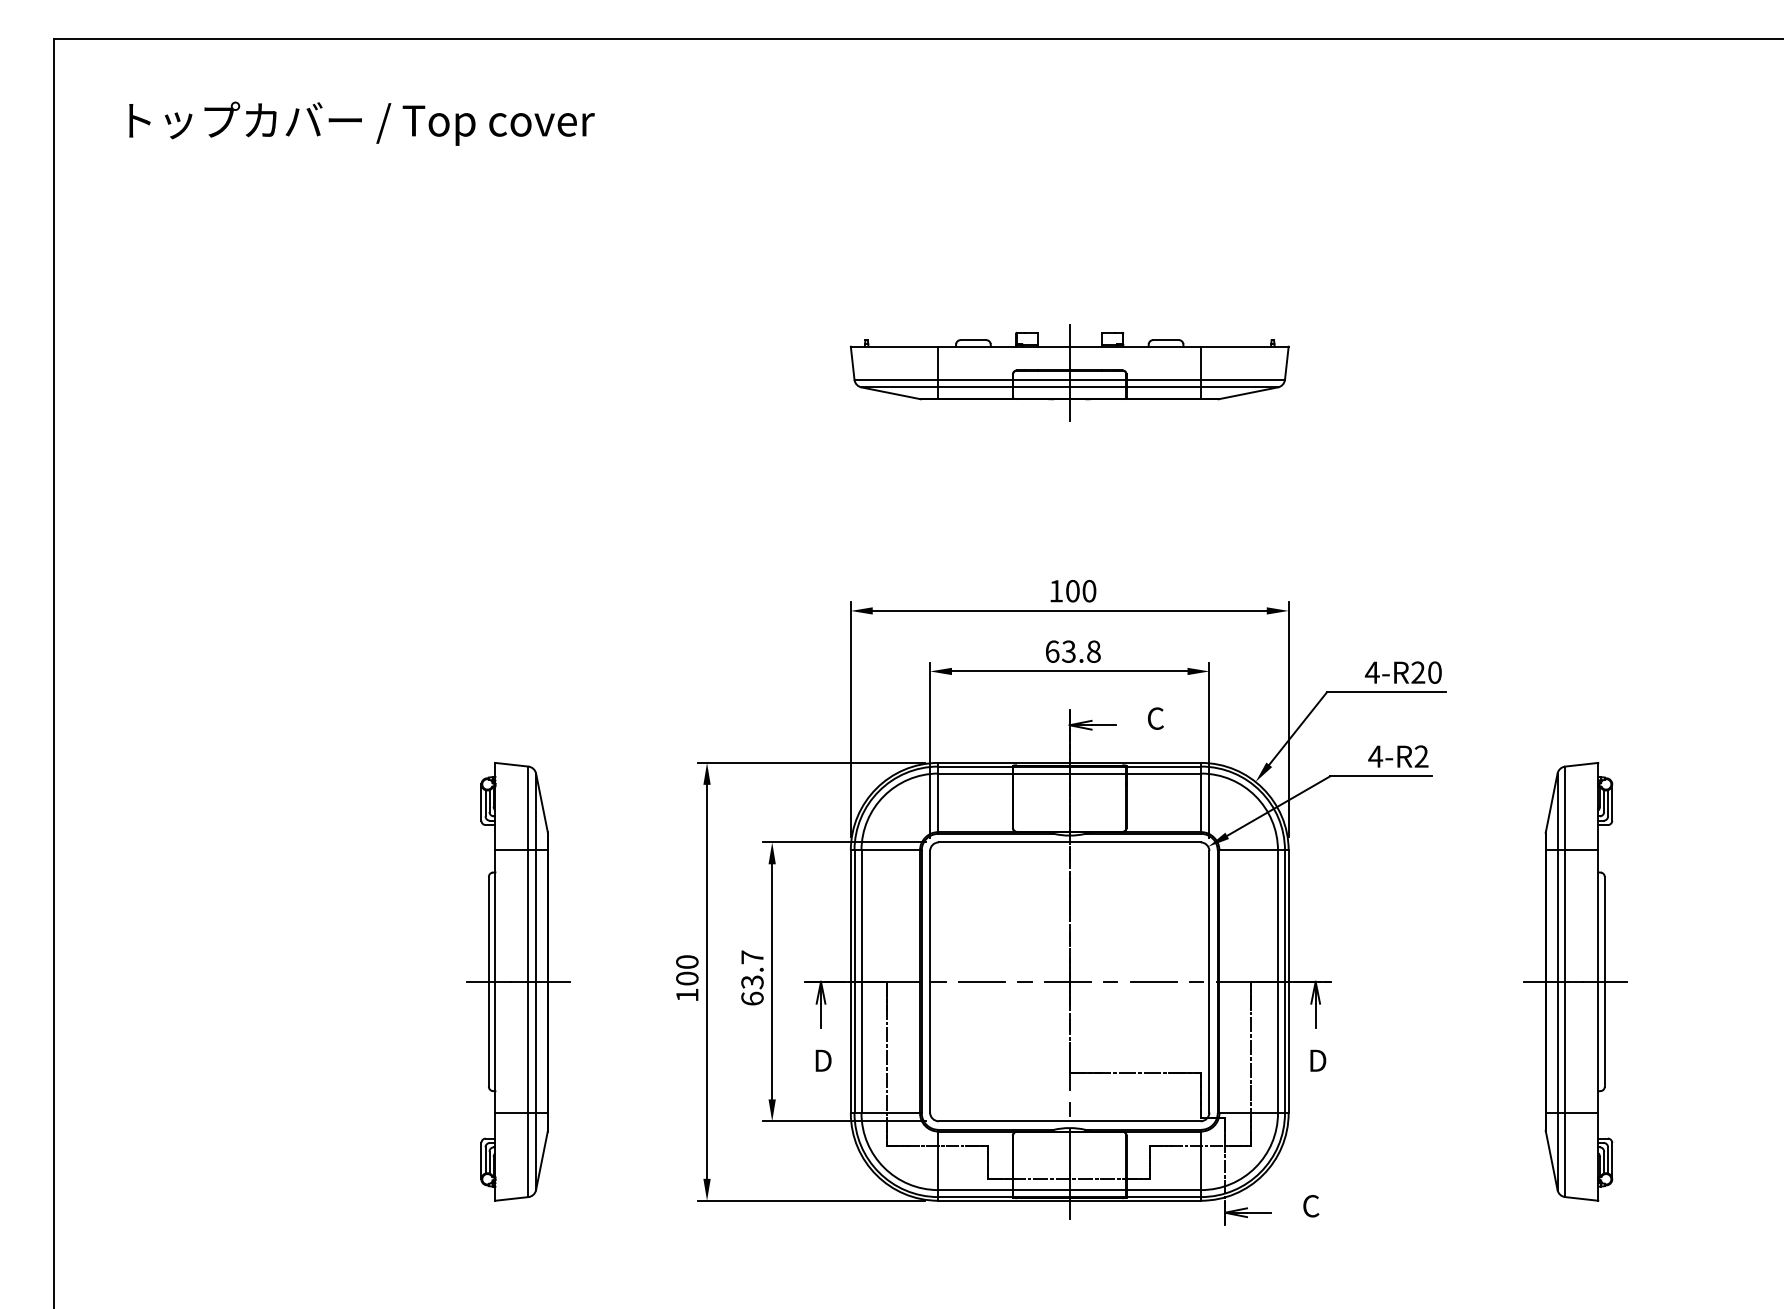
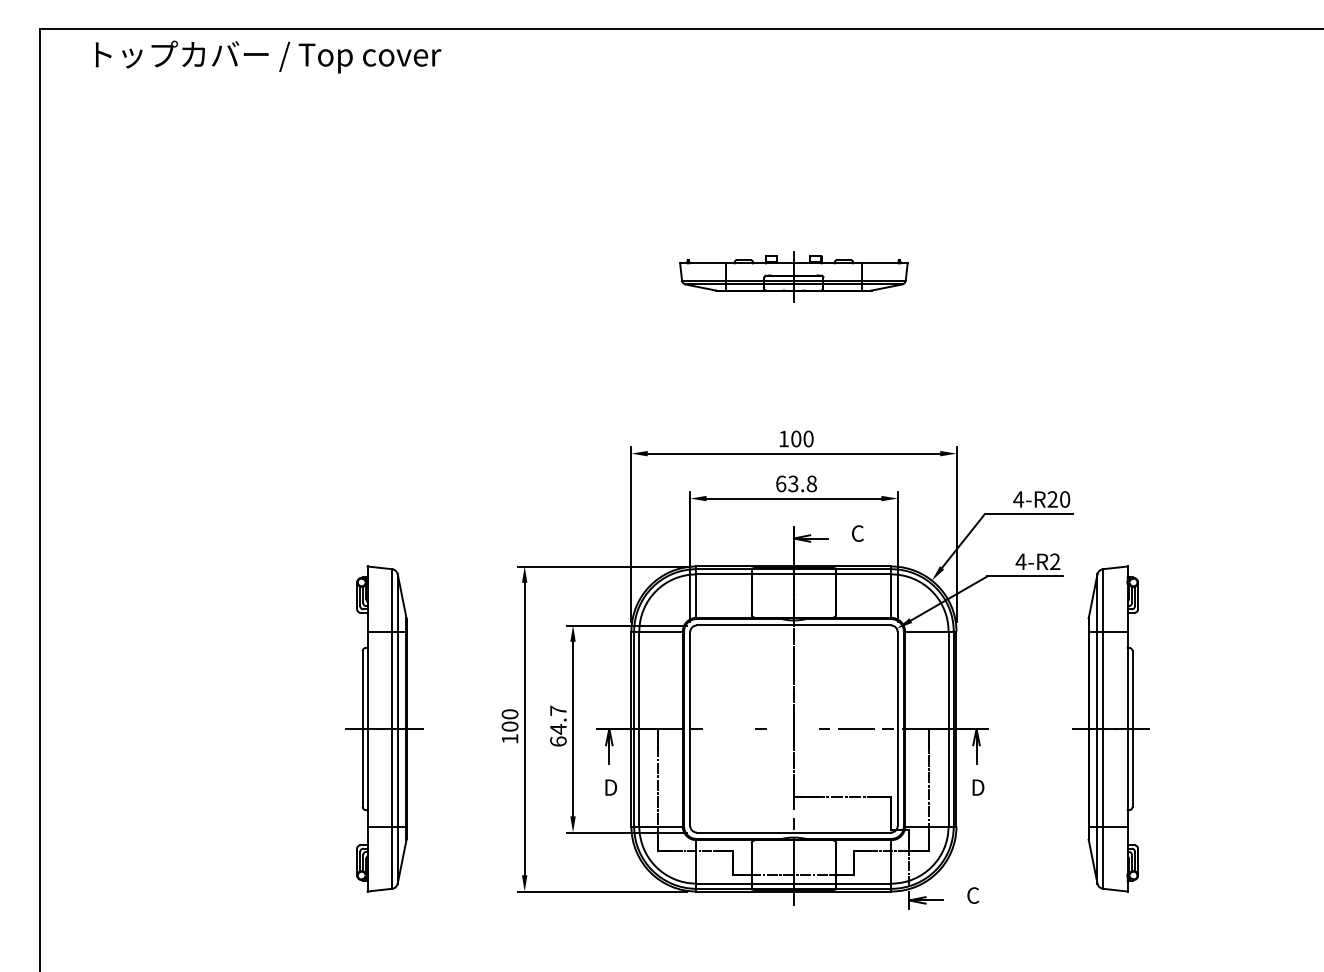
text: (361, 123) -> (268, 56), moved
part: (1069, 372) -> (793, 276), size x0.7
text: (752, 981) -> (558, 728), 63.7 -> 64.7
line: (981, 981) -> (728, 728), removed
line: (1067, 981) -> (792, 728), removed
part: (1575, 981) -> (1110, 728), moved

